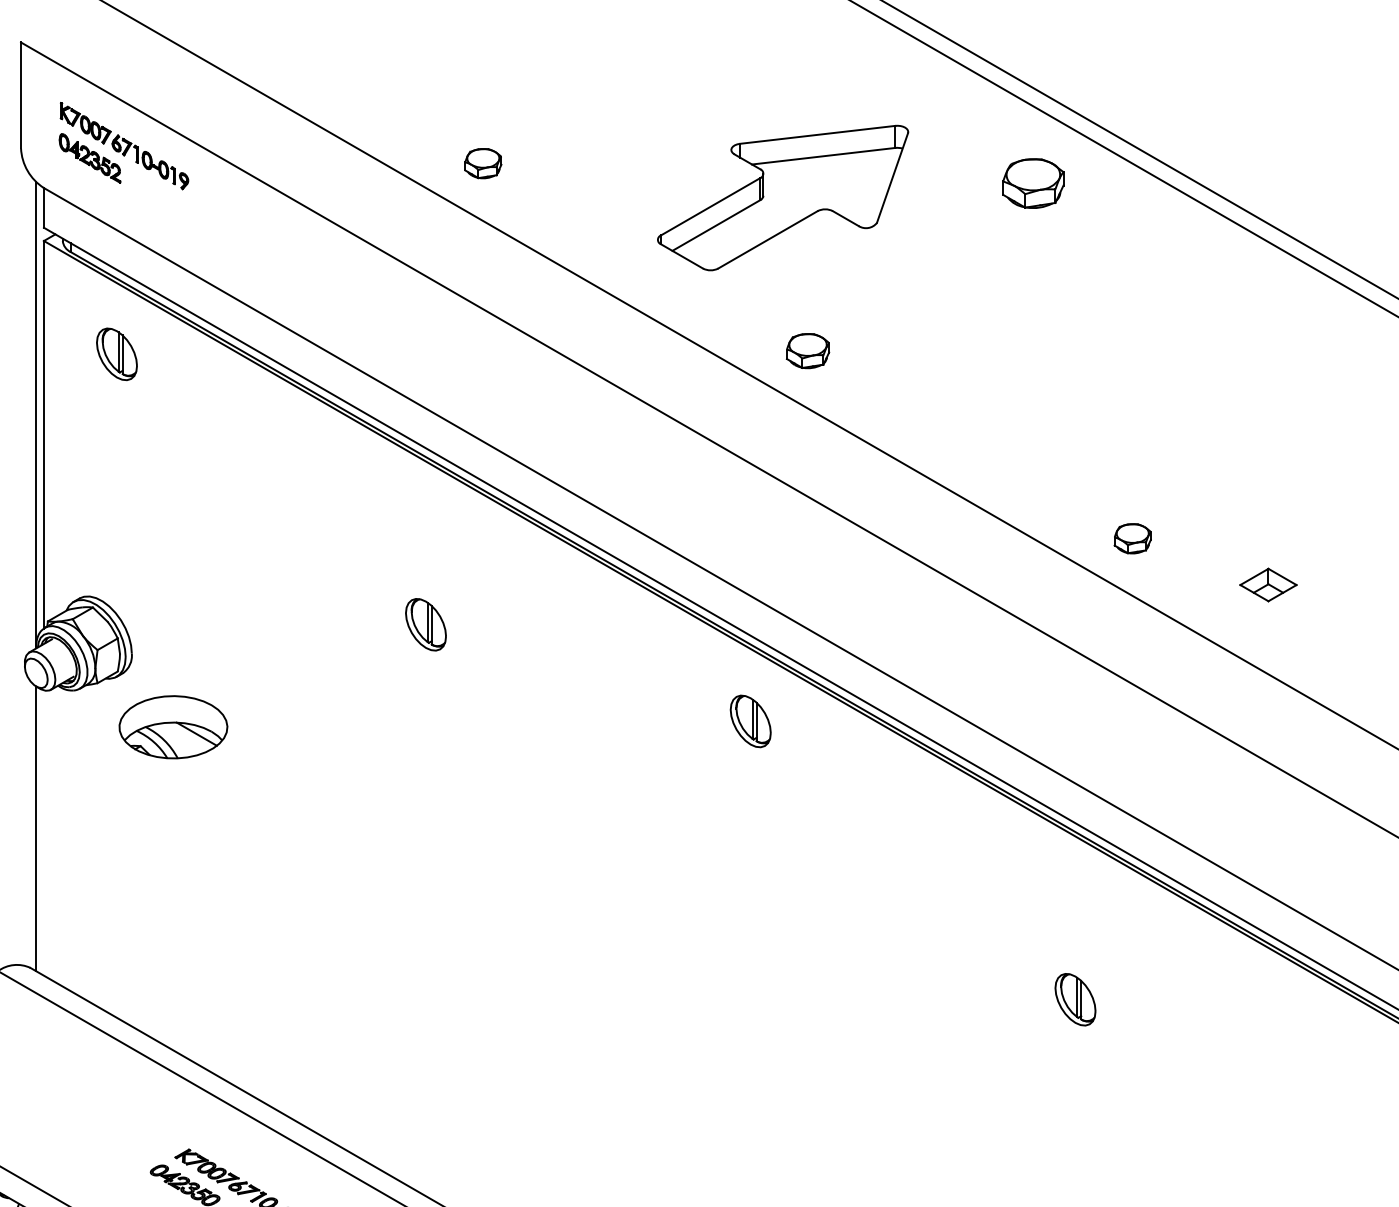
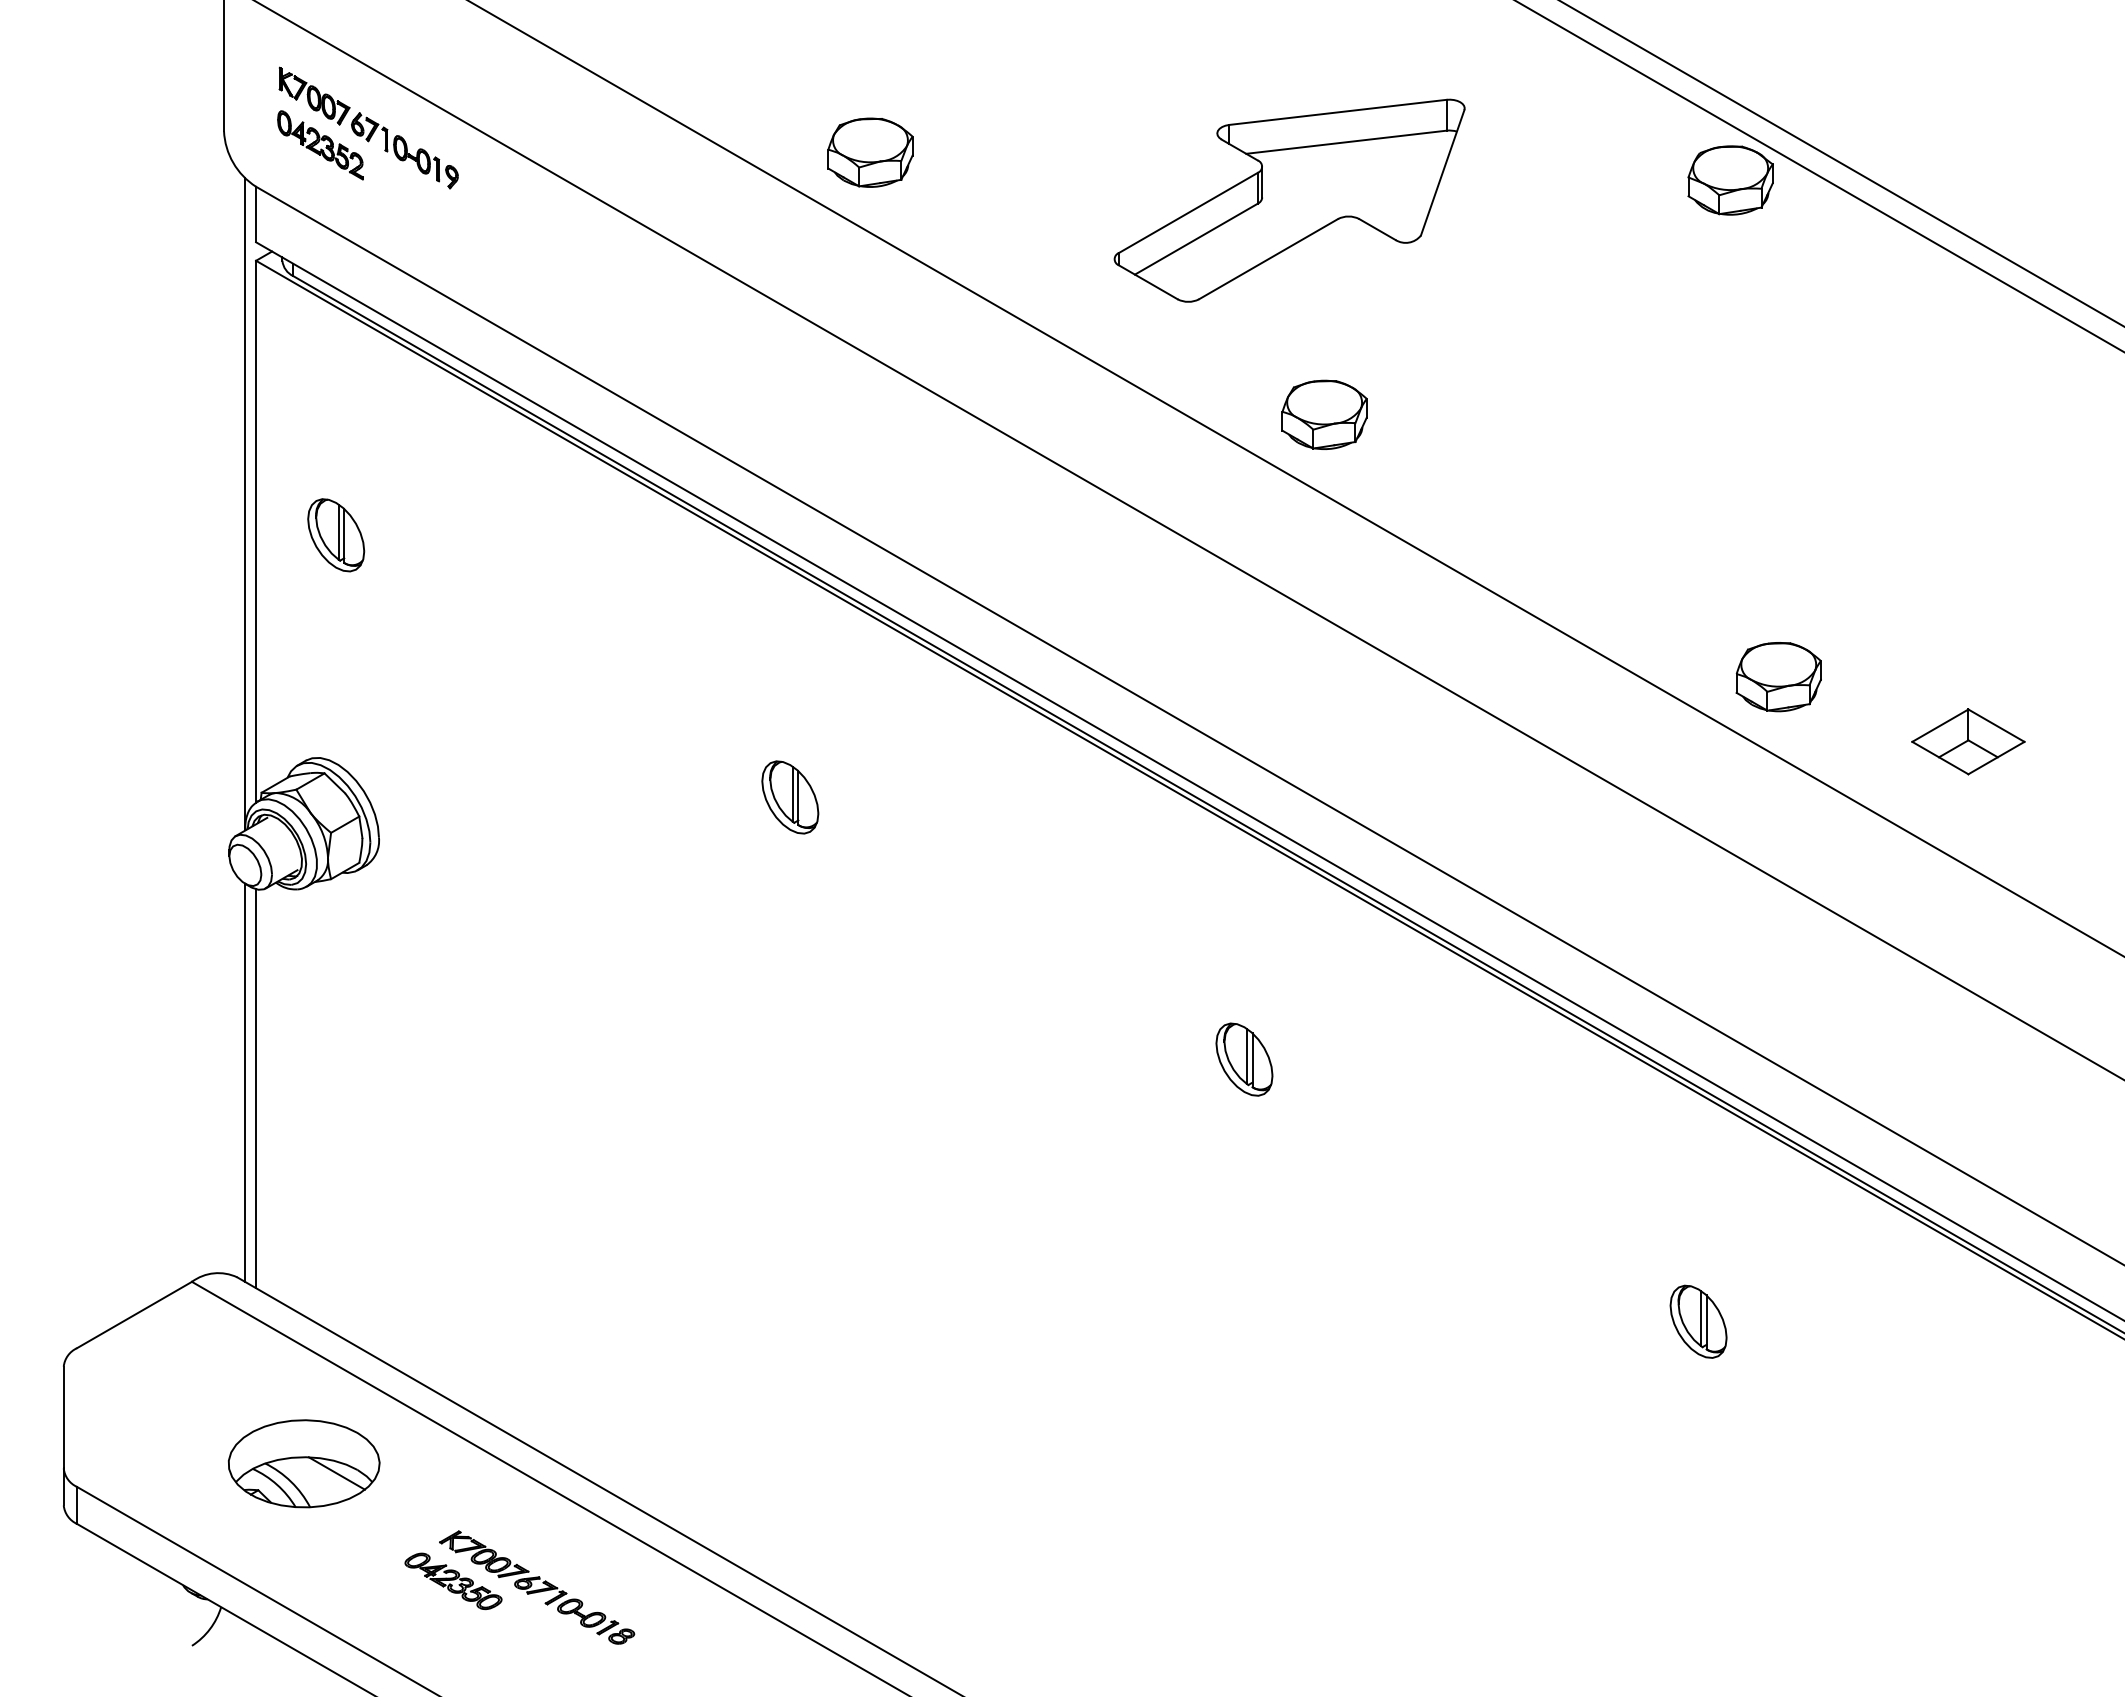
part: (483, 163) -> (870, 152), size x1.67
part: (1033, 183) -> (1730, 180), moved
part: (807, 350) -> (1324, 414), size x1.43
part: (117, 354) -> (336, 535), moved
part: (1132, 538) -> (1778, 677), size x1.67
part: (1268, 584) -> (1968, 741), size x1.43
part: (750, 721) -> (1244, 1059), moved
part: (172, 727) -> (303, 1463), moved
line: (44, 832) -> (256, 1088), added

